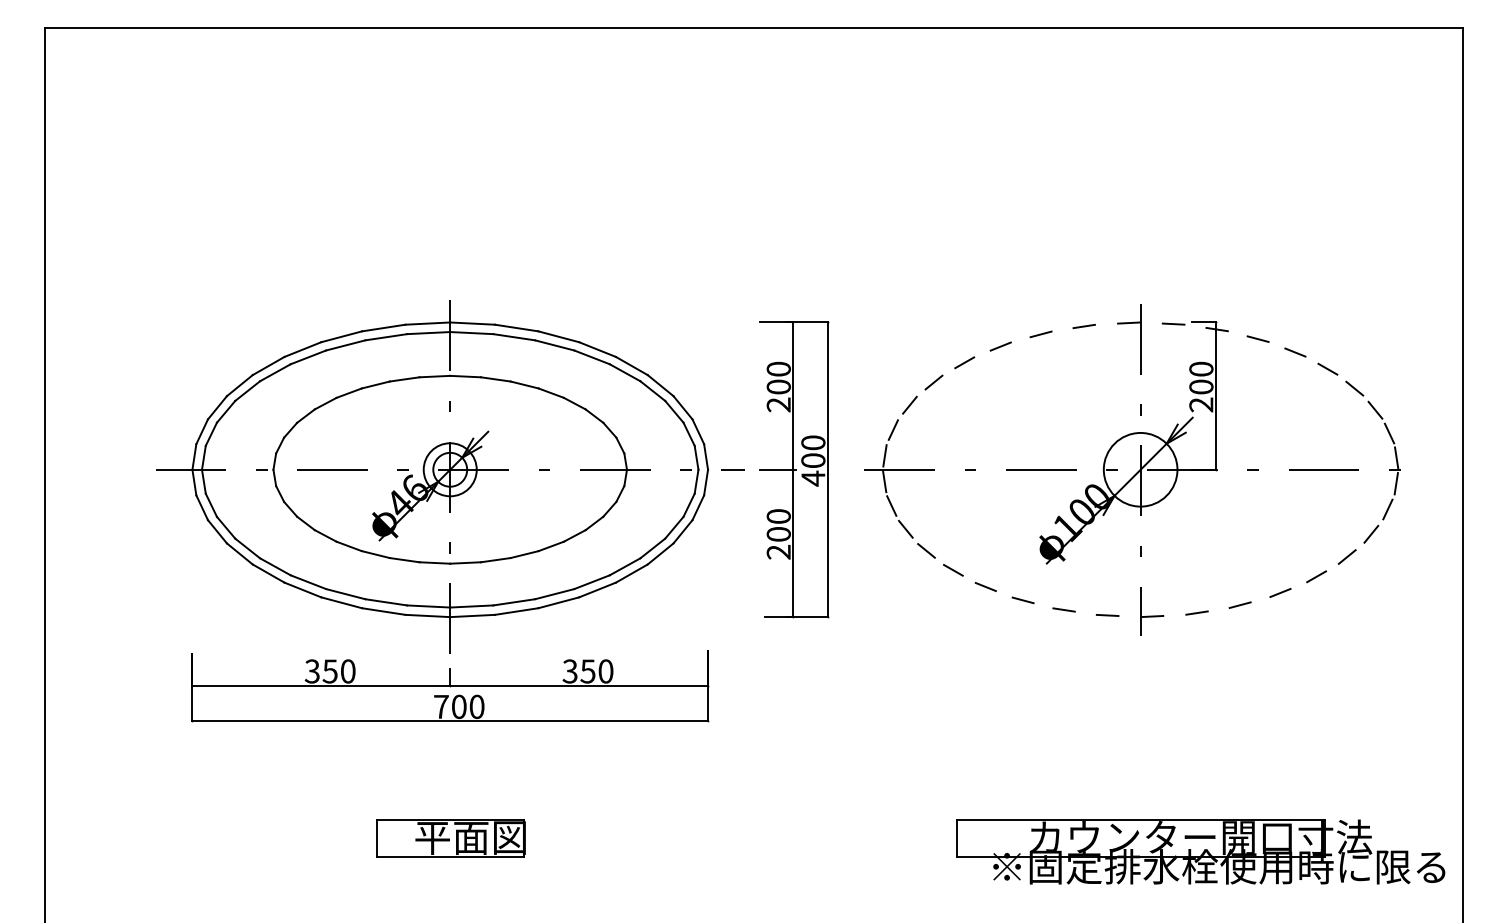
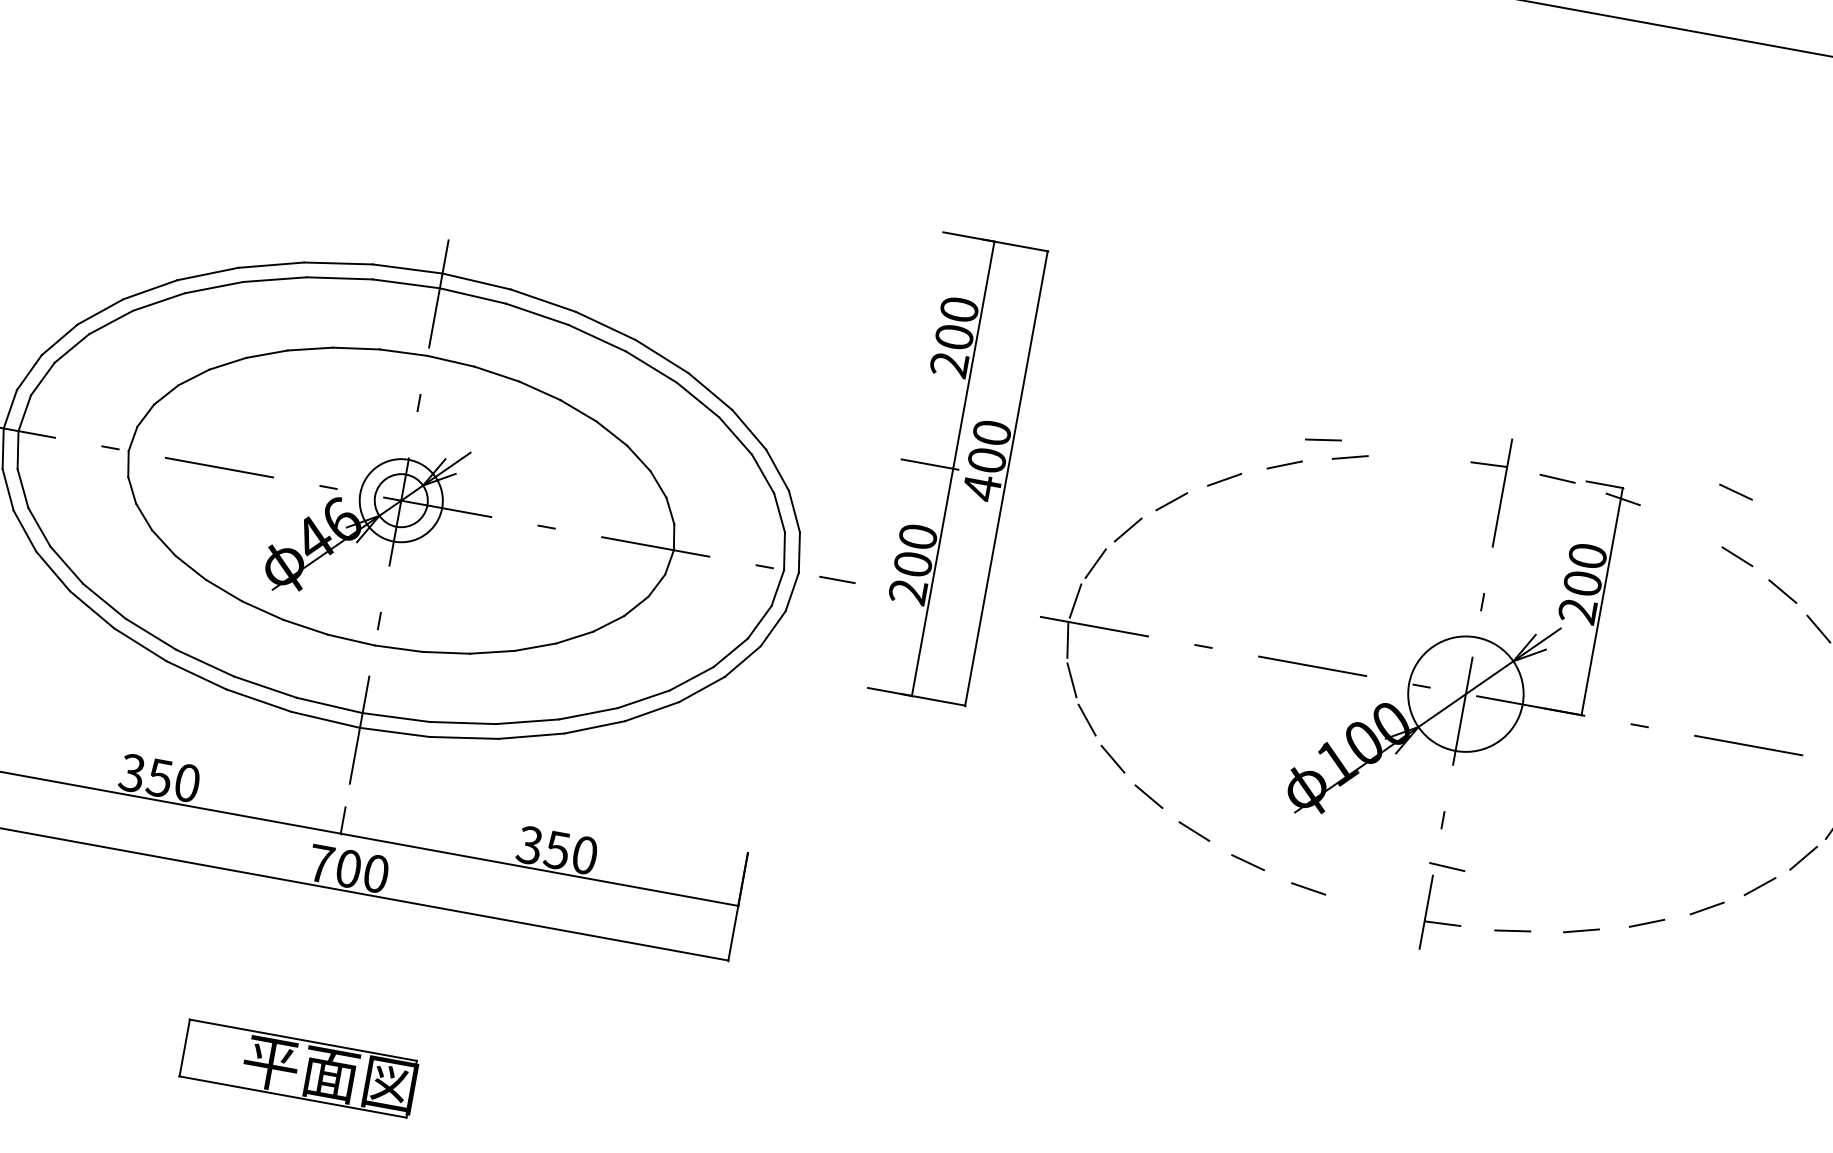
line: (1083, 325) -> (1322, 438), moved
line: (1257, 338) -> (1735, 490), moved
part: (794, 469) -> (955, 468), moved
line: (1107, 615) -> (1447, 867), moved

